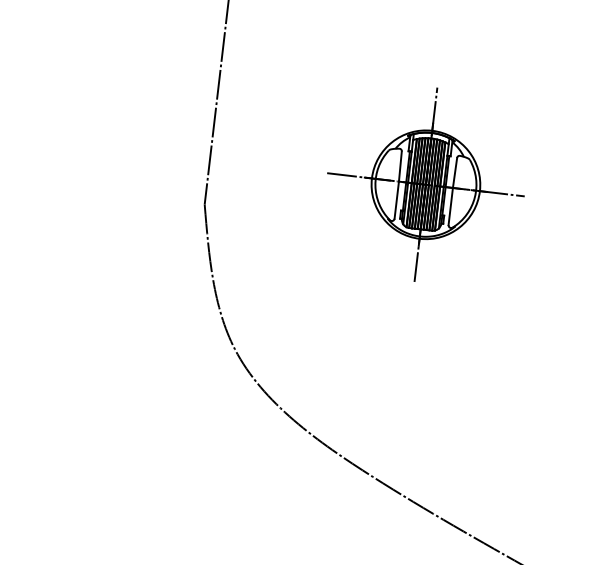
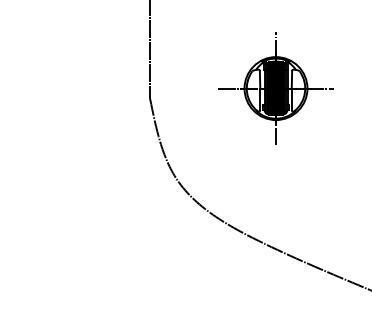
part: (425, 184) -> (275, 88), moved

